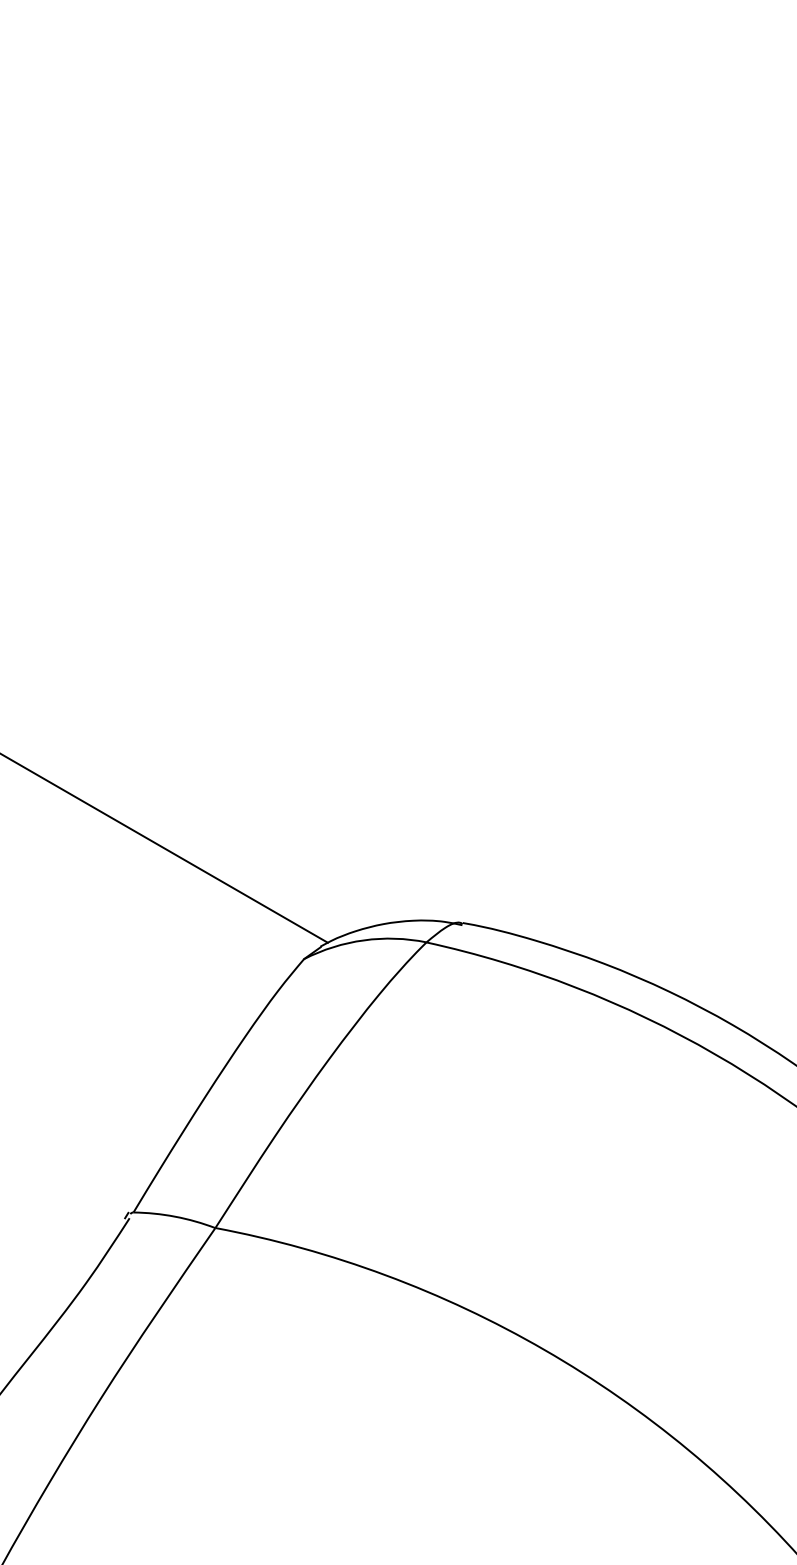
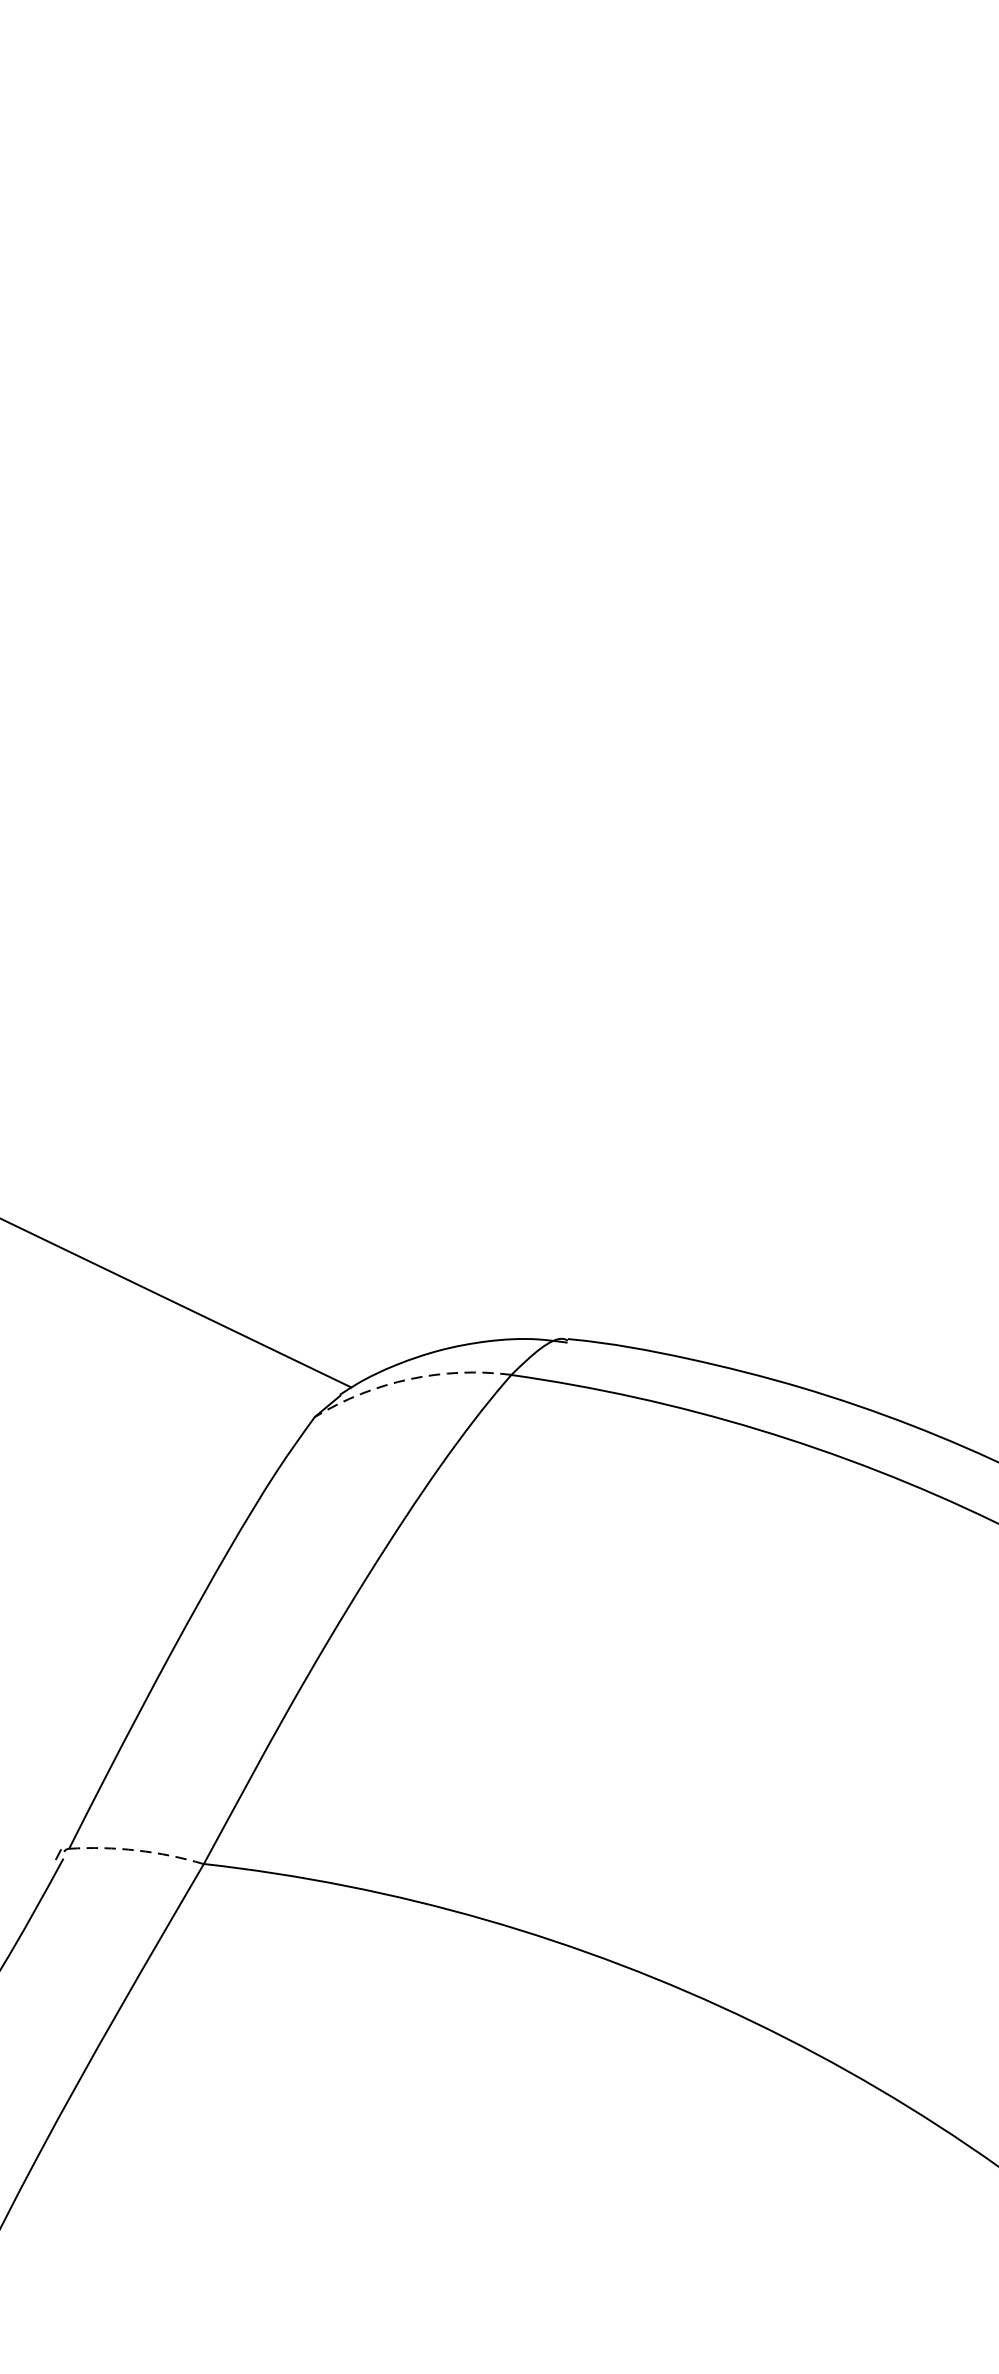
arc: (363, 940) -> (408, 1379), solid -> dashed
arc: (175, 1216) -> (137, 1850), solid -> dashed

